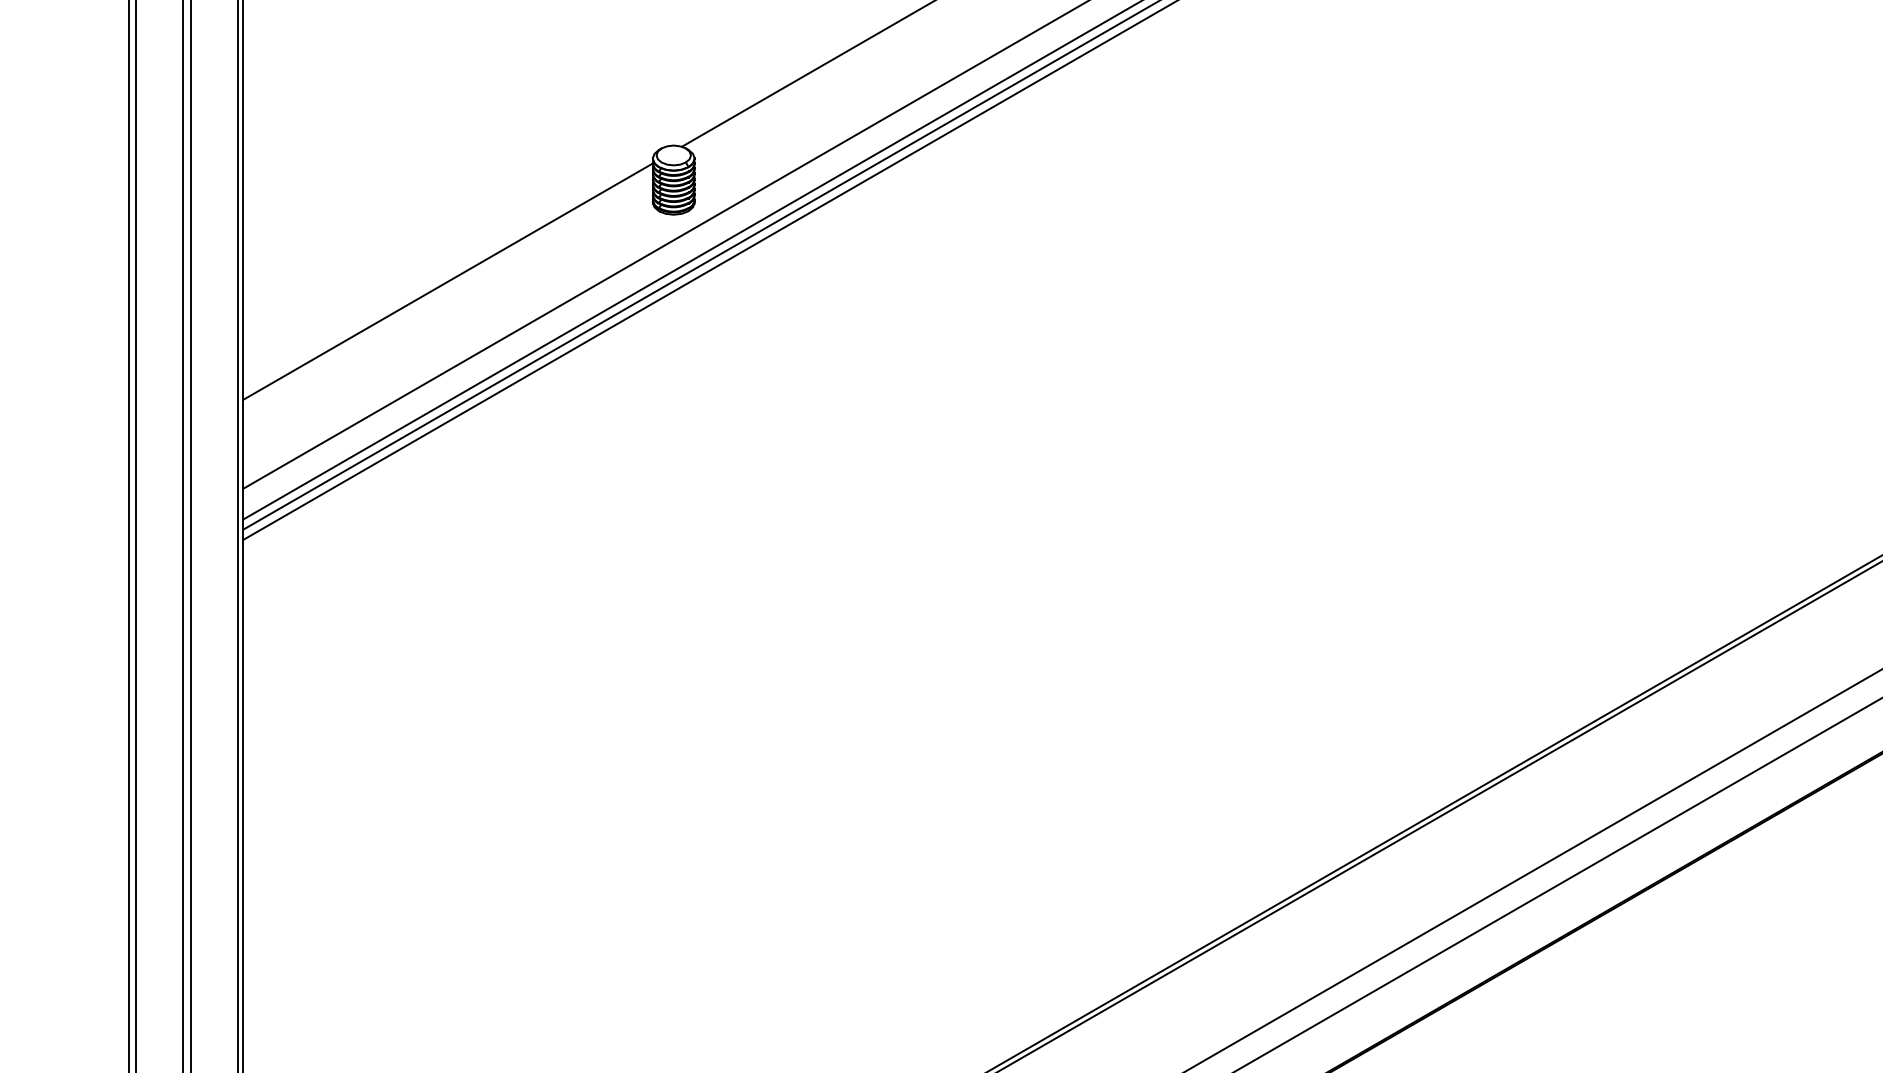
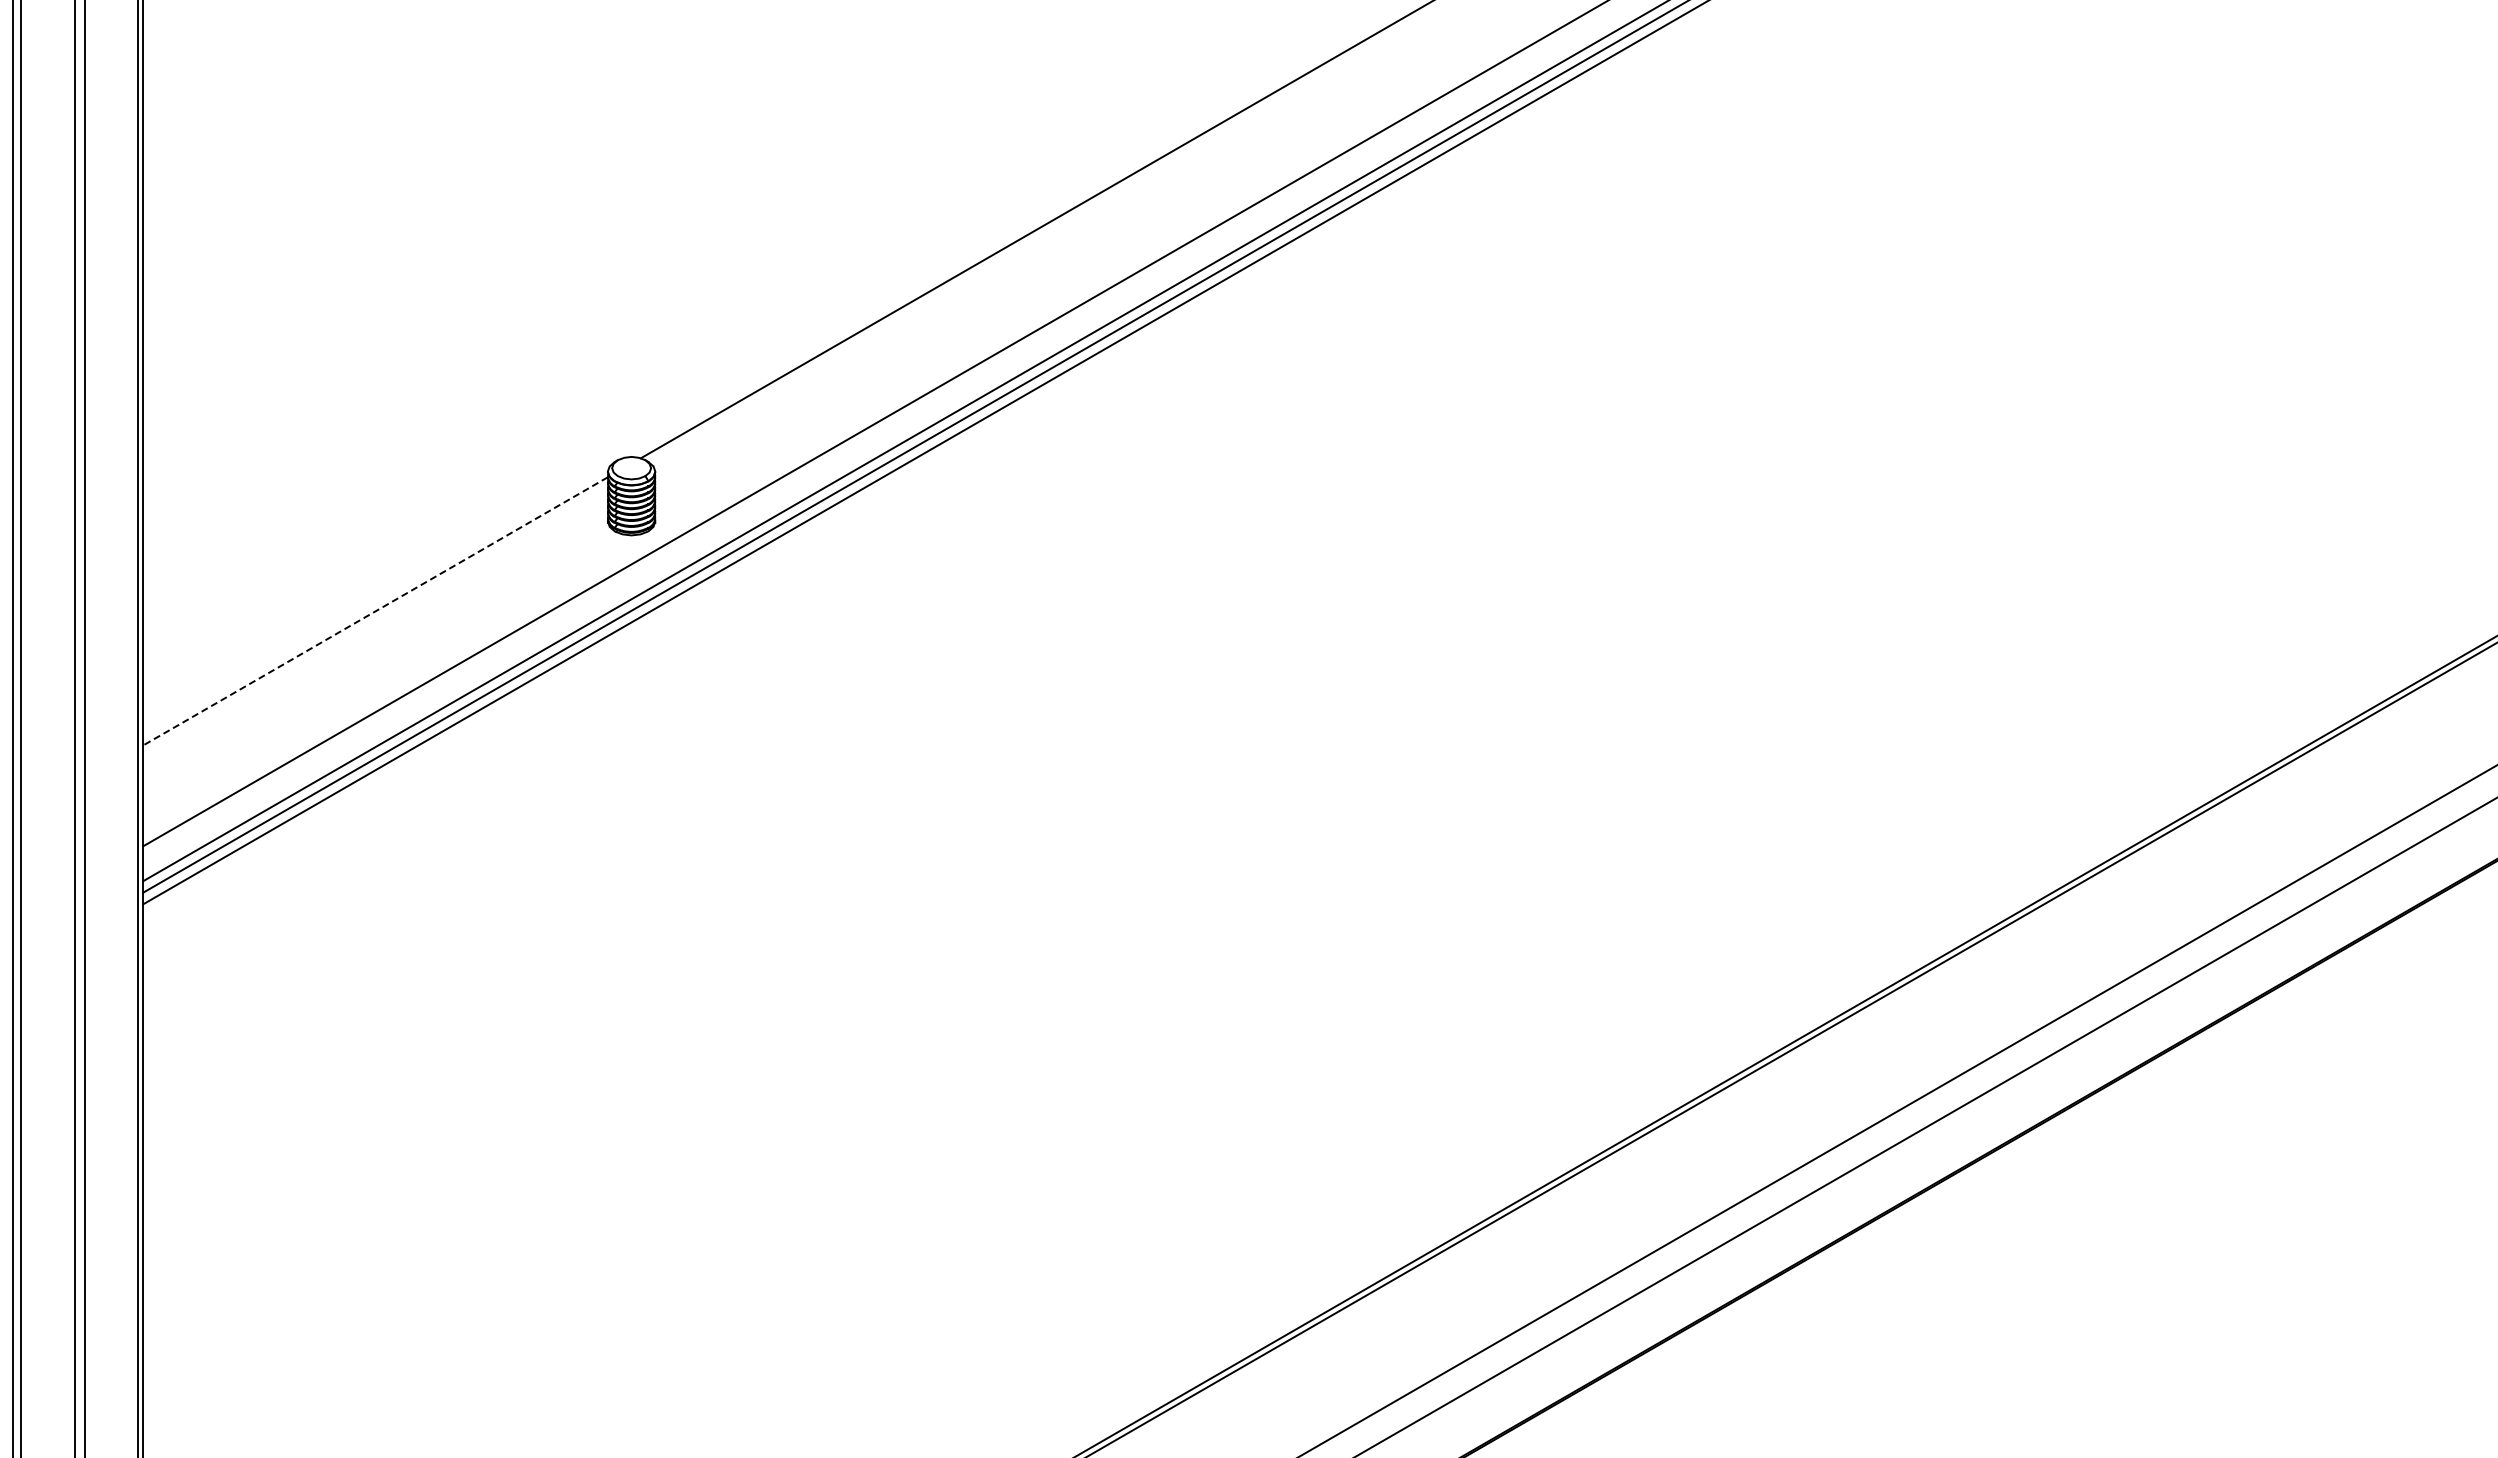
line: (447, 281) -> (375, 611), solid -> dashed

